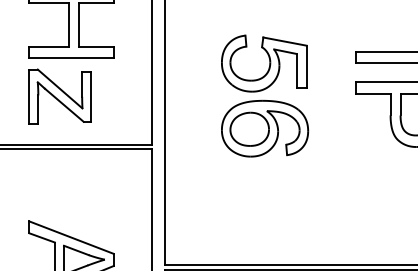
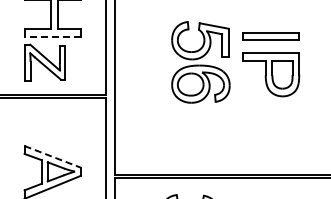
line: (71, 57) -> (52, 36), solid -> dashed
part: (264, 96) -> (200, 62), moved
line: (72, 238) -> (53, 157), solid -> dashed

